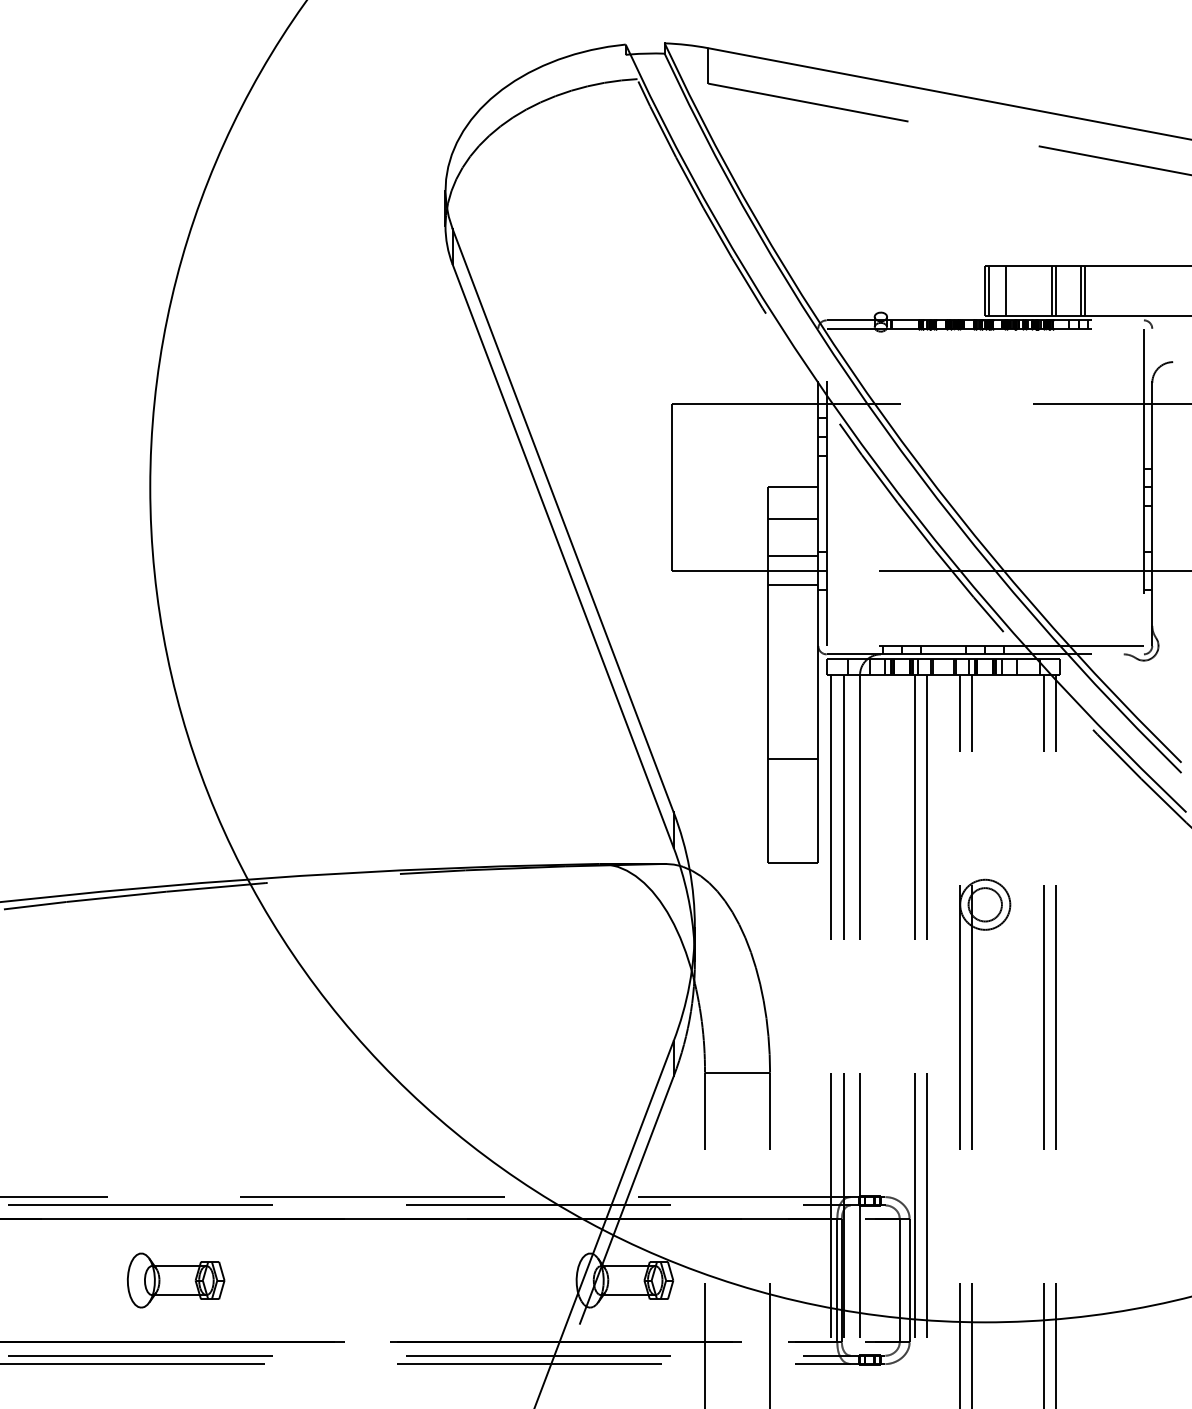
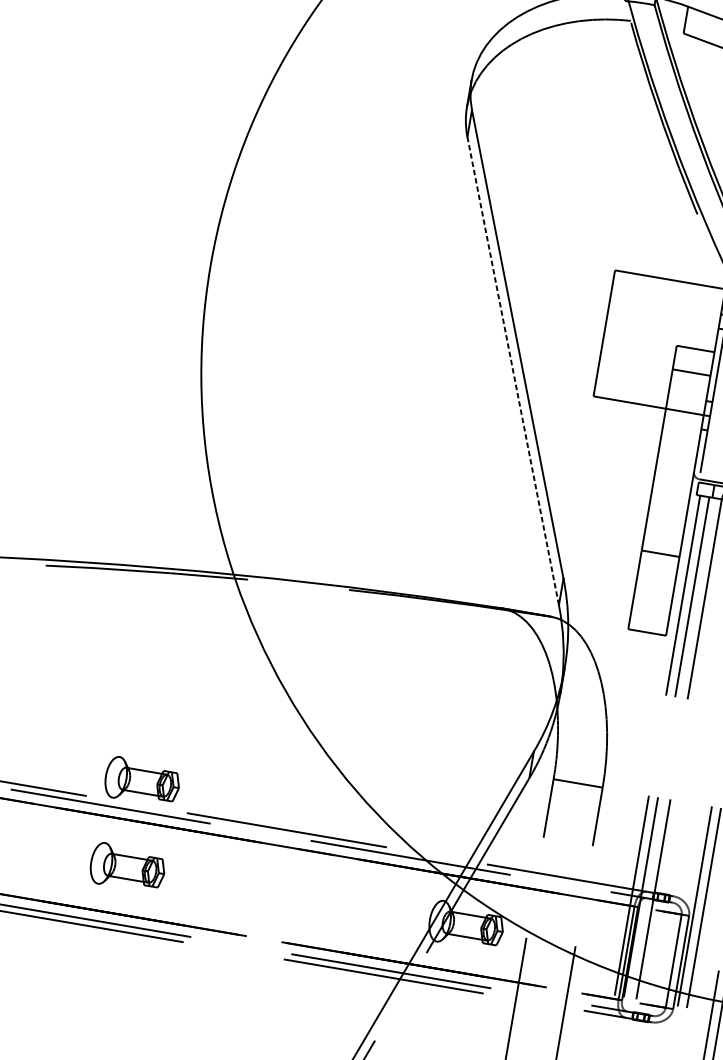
line: (563, 555) -> (513, 370), solid -> dashed
line: (793, 556) -> (686, 401), removed
line: (793, 585) -> (683, 423), removed
part: (175, 1166) -> (142, 781), added

